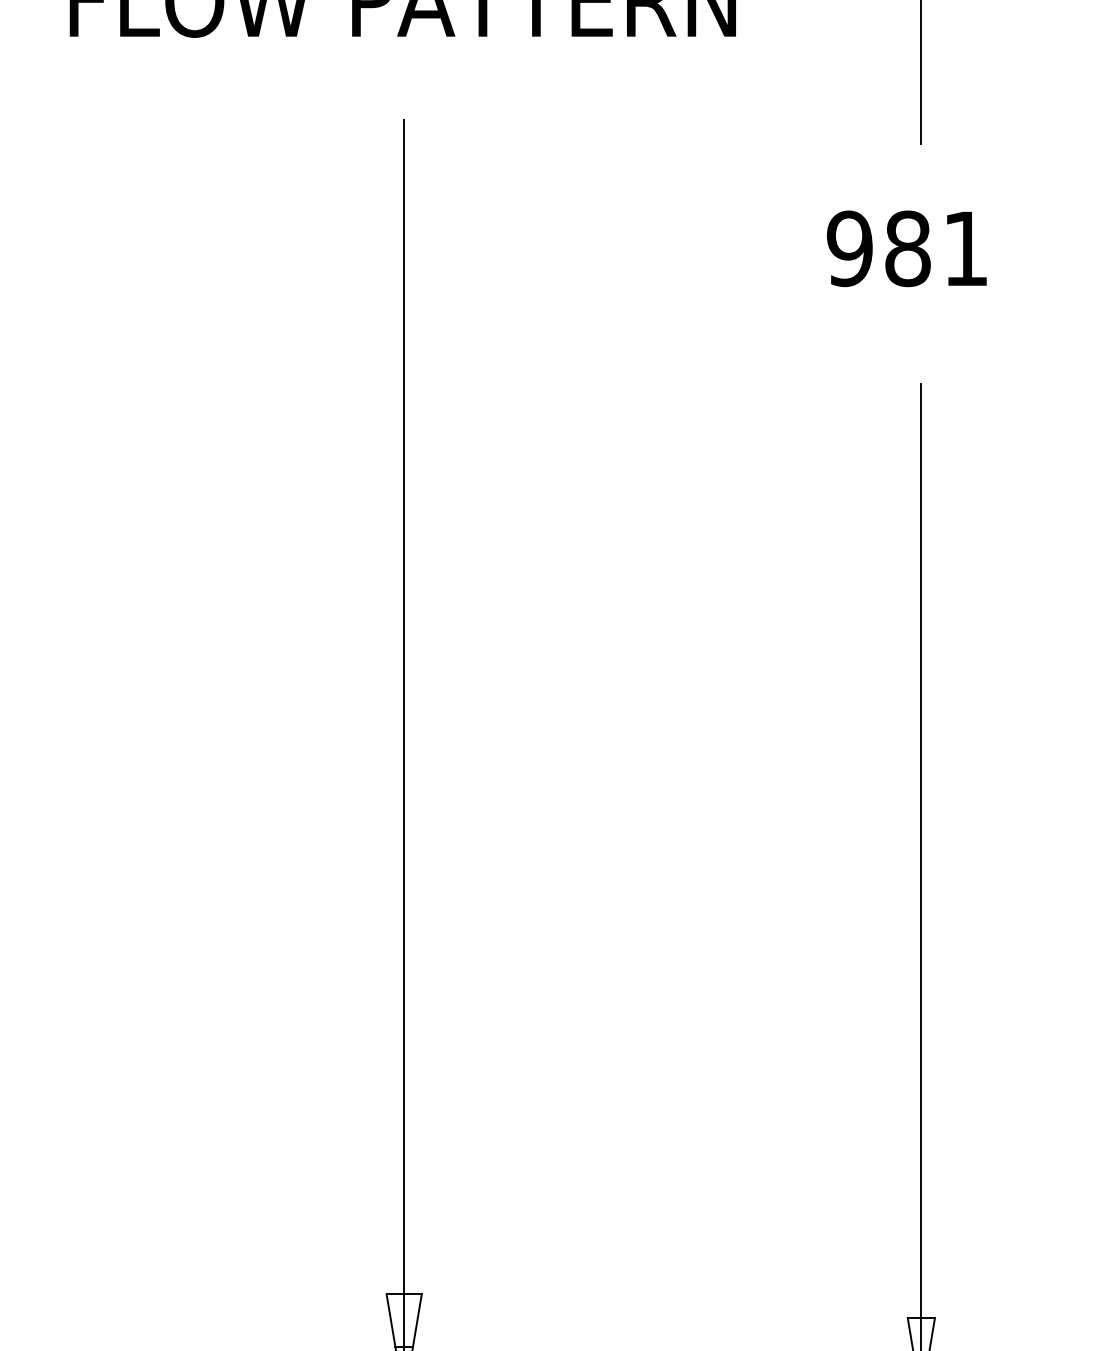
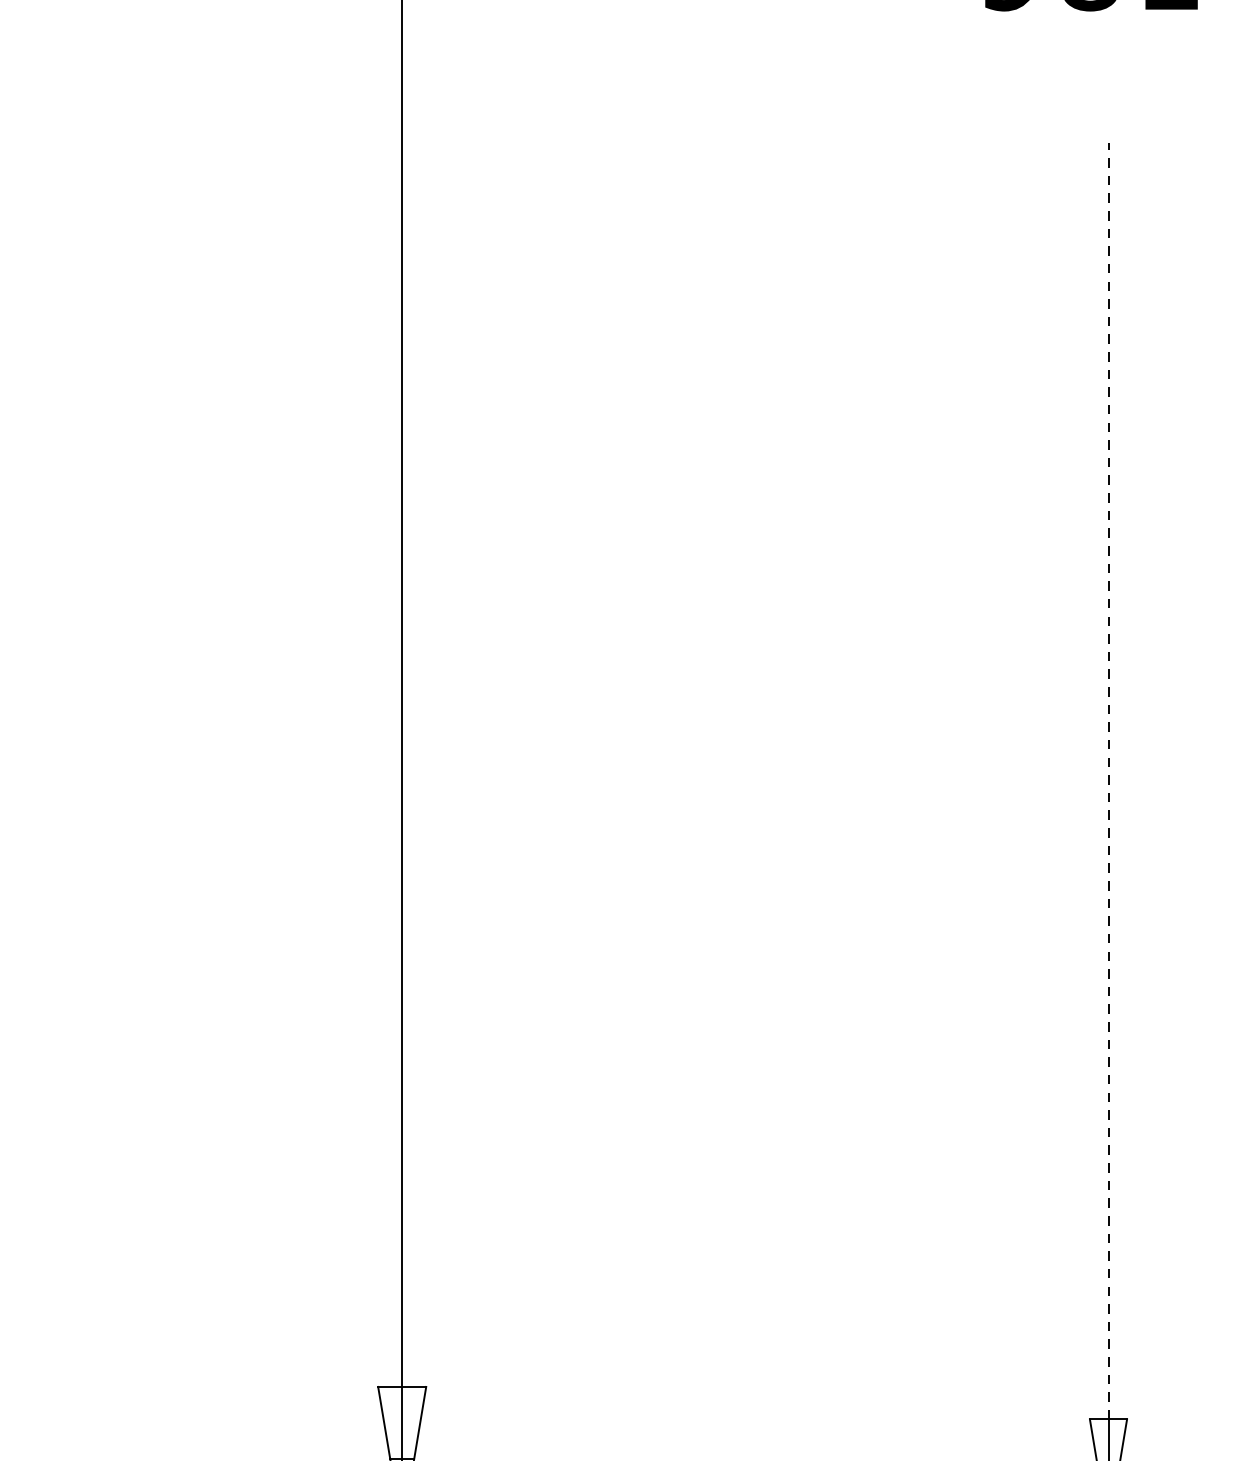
line: (921, 850) -> (1108, 780), solid -> dashed

